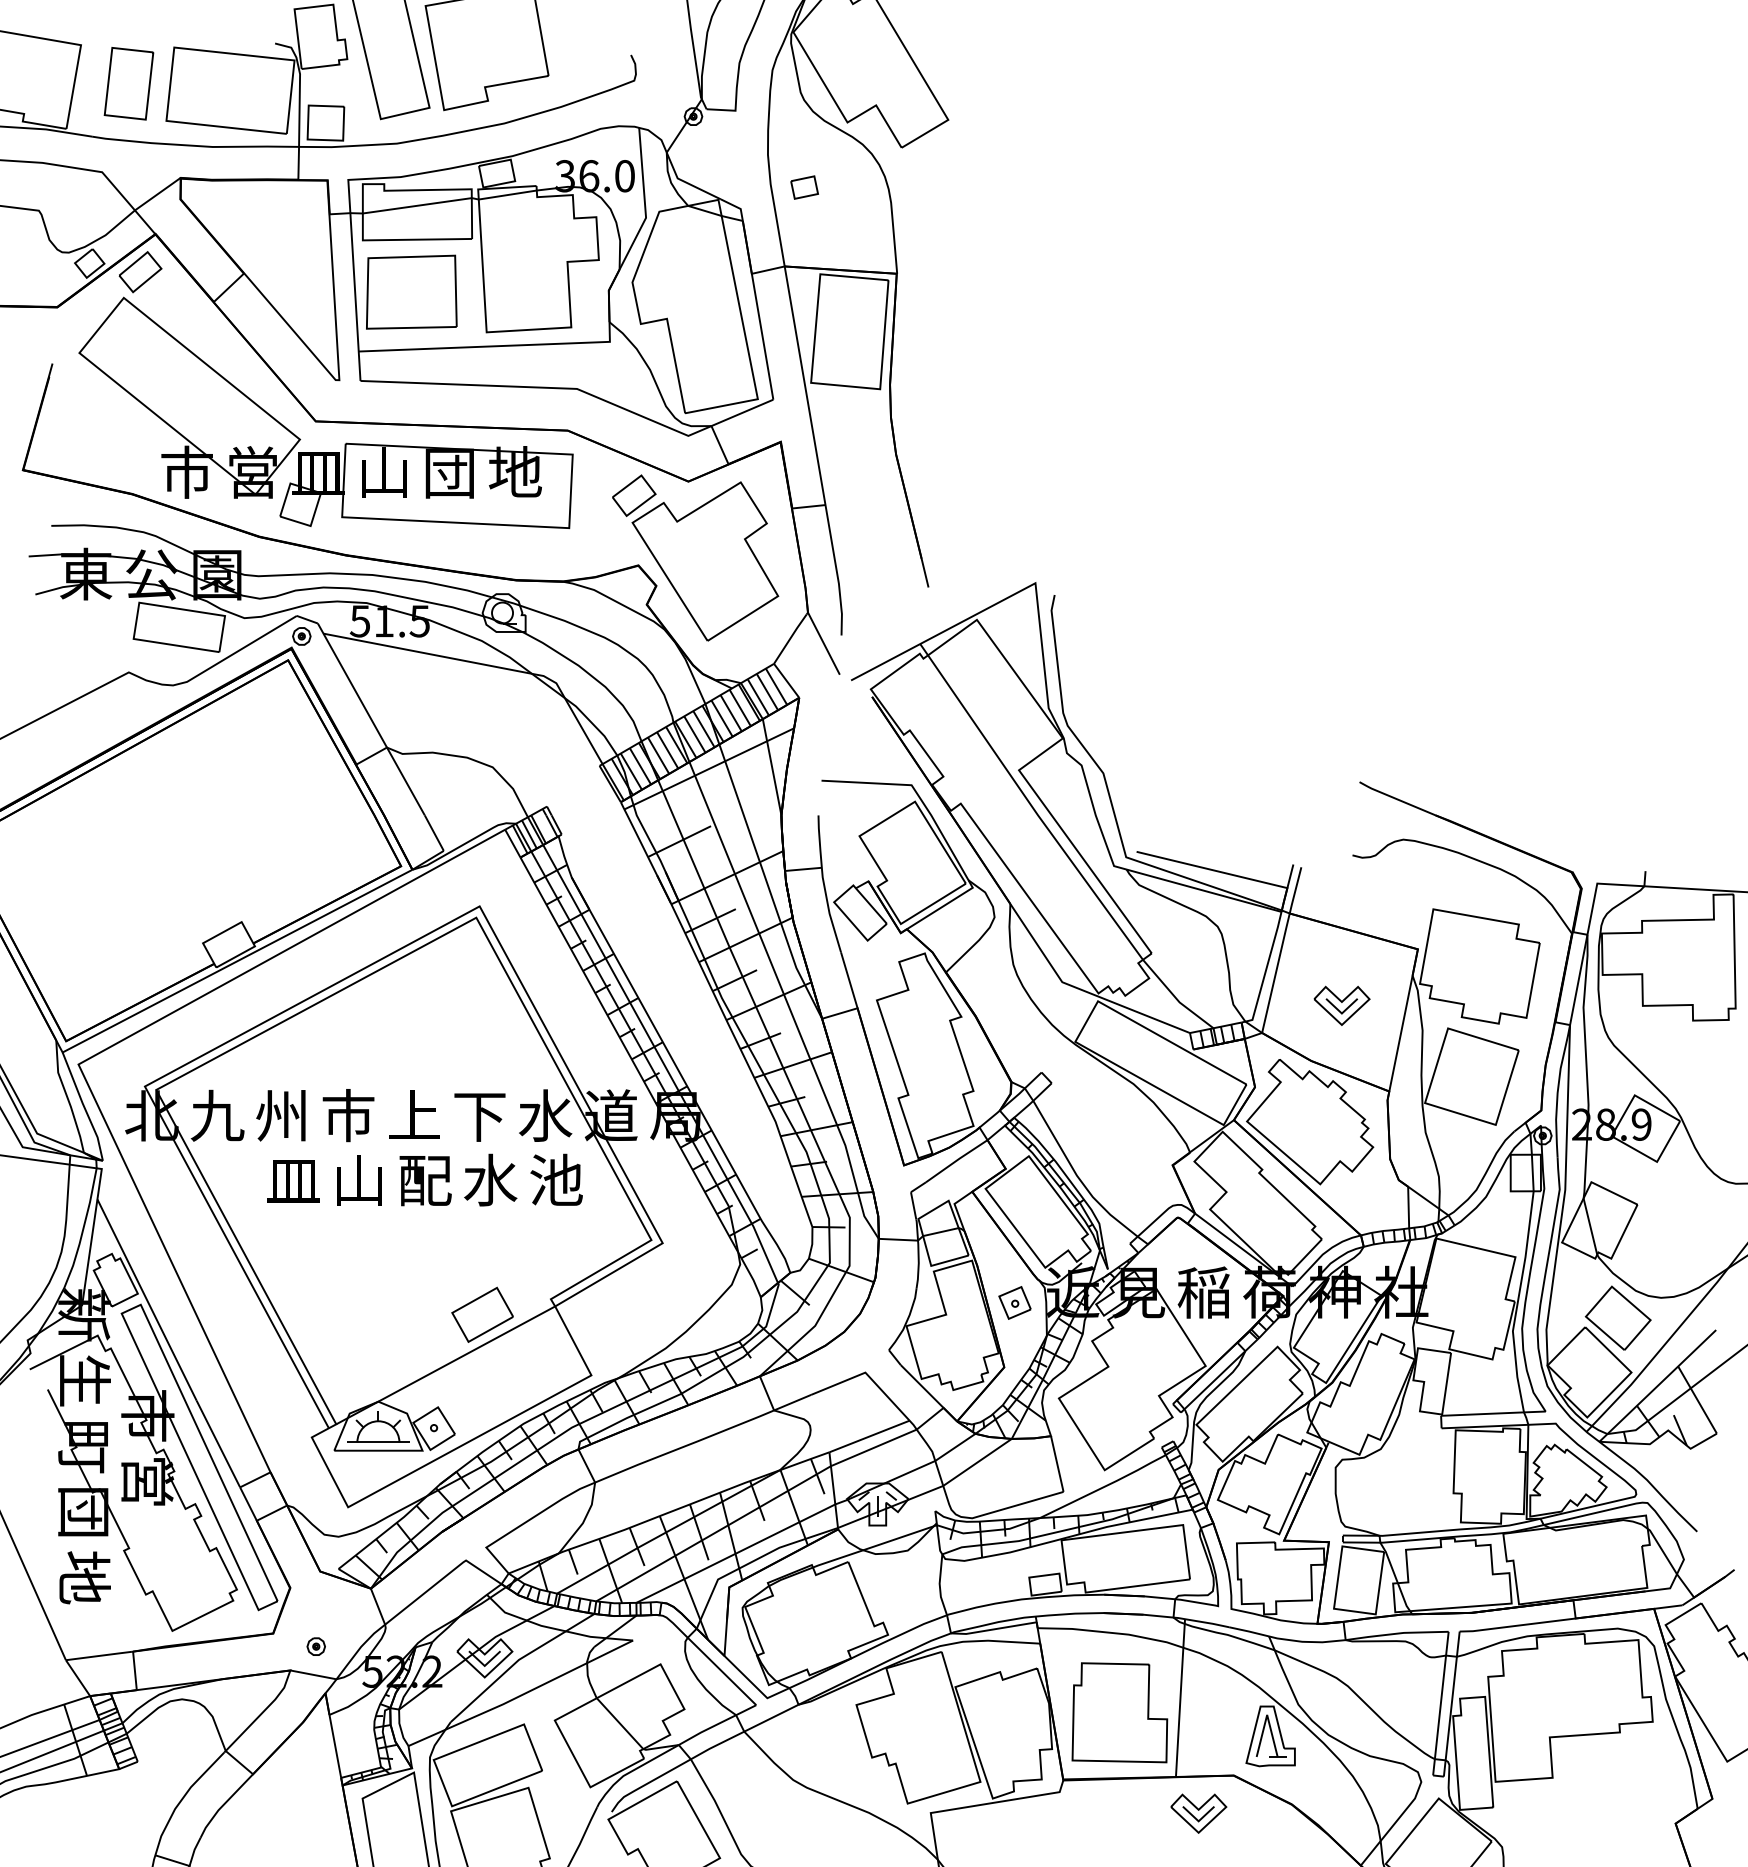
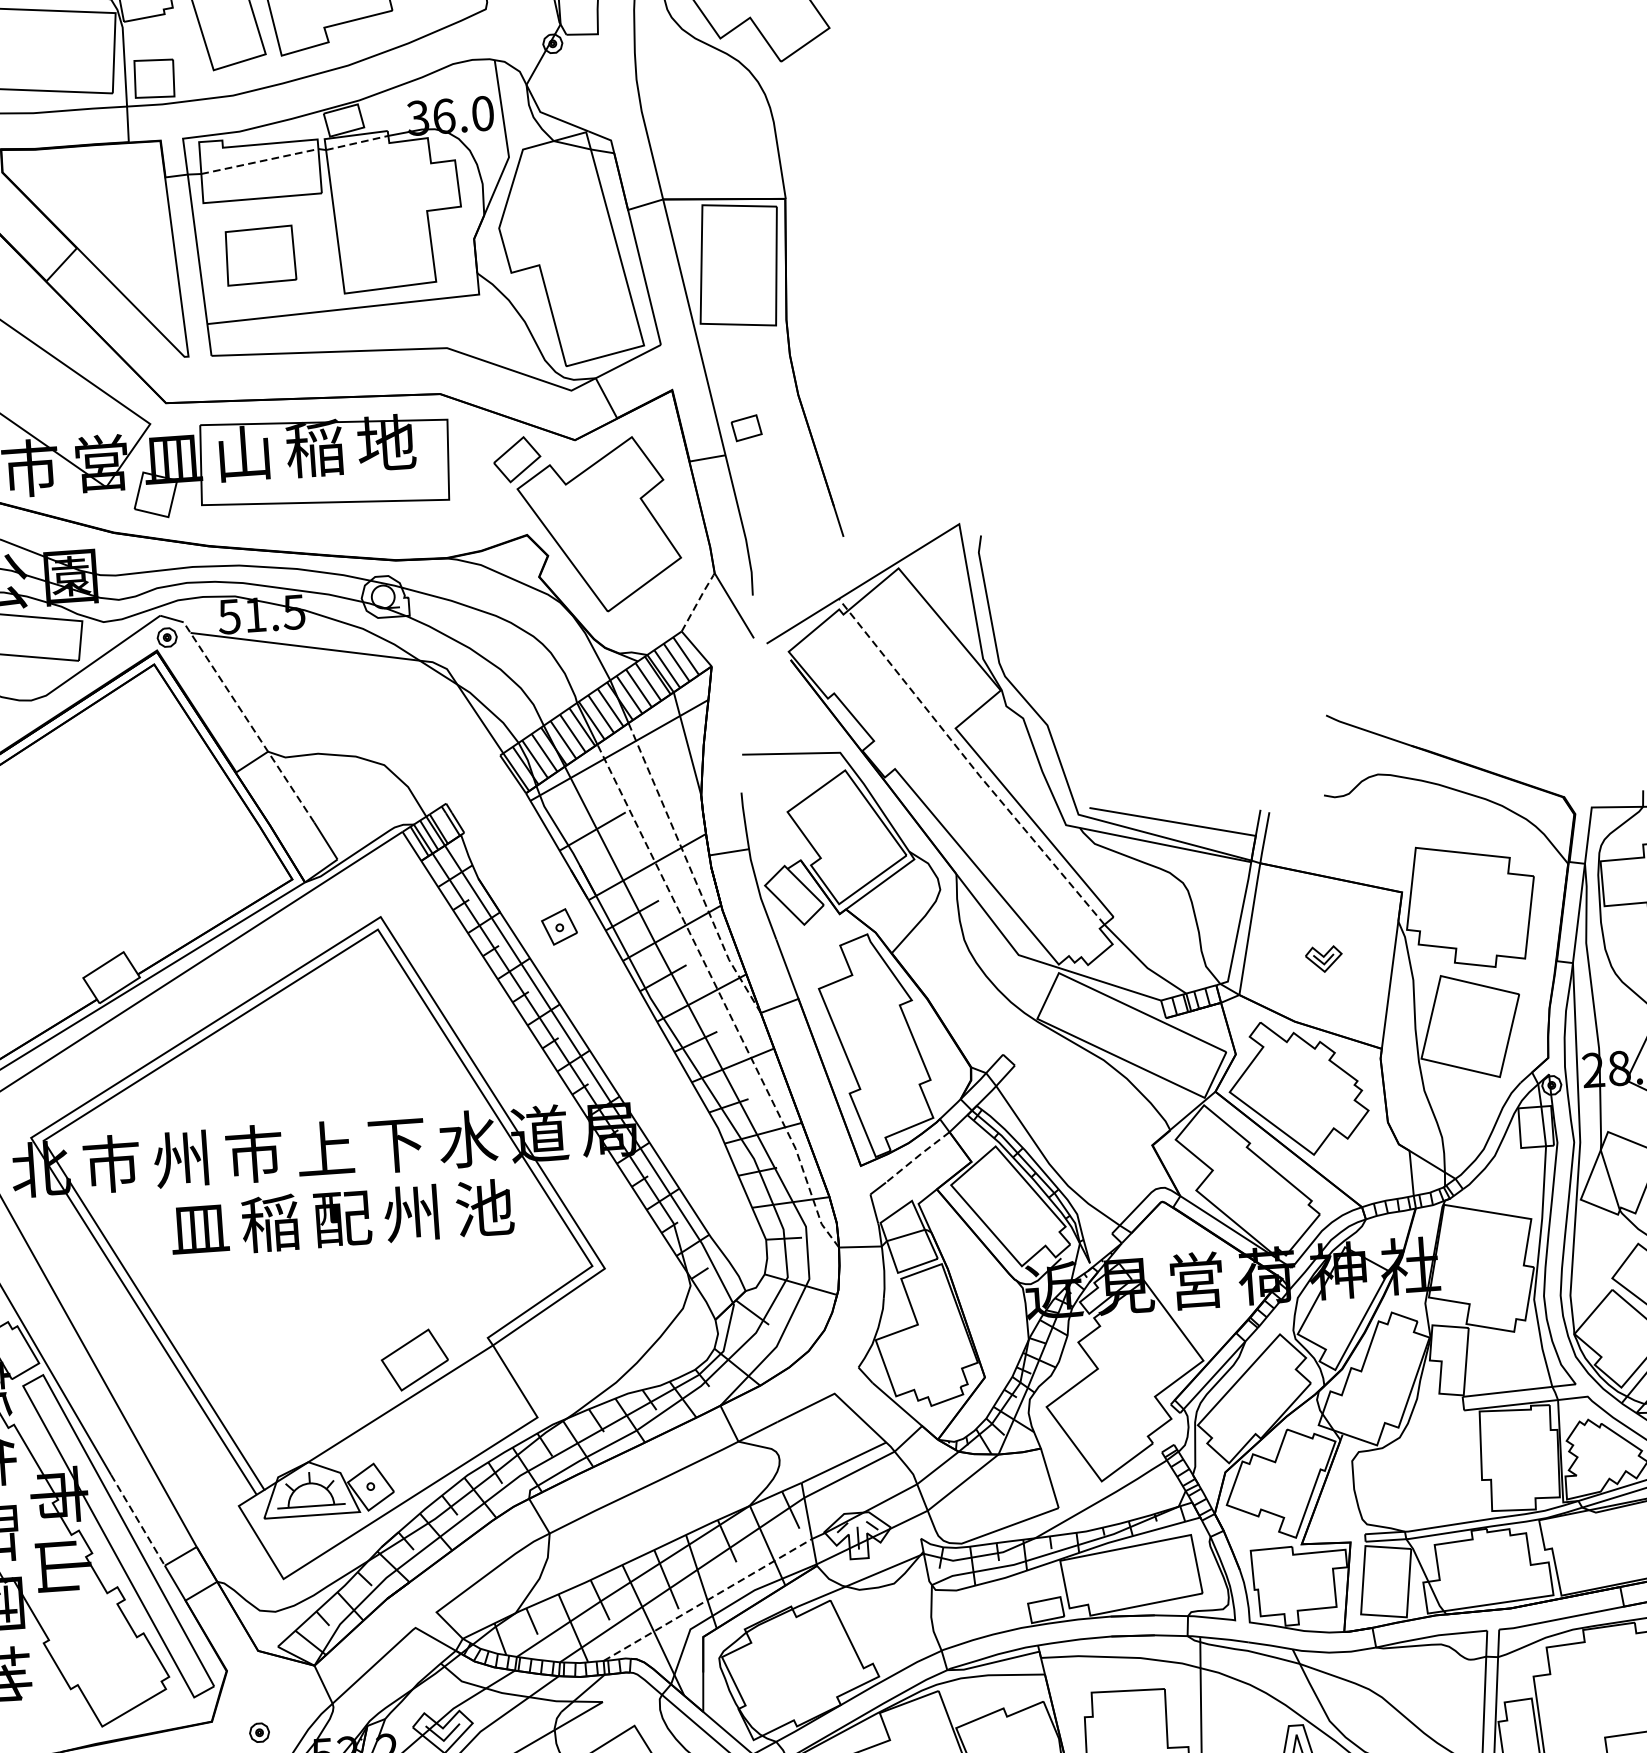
part: (804, 187) -> (746, 428), moved
line: (508, 194) -> (357, 142), solid -> dashed
line: (417, 205) -> (260, 161), solid -> dashed
part: (411, 291) -> (260, 254), size x0.7
text: (448, 472) -> (313, 448), 団 -> 稲
line: (790, 637) -> (697, 601), solid -> dashed
line: (371, 718) -> (249, 721), solid -> dashed
line: (1029, 803) -> (969, 763), solid -> dashed
line: (767, 883) -> (691, 870), solid -> dashed
line: (786, 1001) -> (720, 996), solid -> dashed
part: (1341, 1005) -> (1323, 959), size x0.6
text: (217, 1115) -> (112, 1163), 九 -> 市
line: (956, 1160) -> (917, 1156), solid -> dashed
text: (490, 1179) -> (413, 1212), 水 -> 州
text: (358, 1180) -> (270, 1223), 山 -> 稲
text: (1203, 1291) -> (1195, 1280), 稲 -> 営
part: (1014, 1302) -> (558, 926), moved
line: (218, 1444) -> (138, 1520), solid -> dashed
text: (147, 1481) -> (63, 1566), 営 -> 山
line: (735, 1553) -> (707, 1599), solid -> dashed

